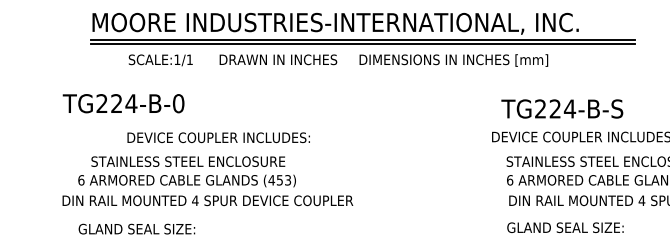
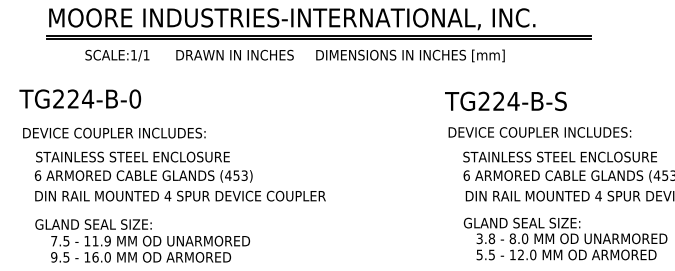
text: (561, 108) -> (505, 100), moved
text: (218, 137) -> (114, 132), moved
text: (187, 161) -> (132, 156), moved
text: (207, 200) -> (180, 195), moved

